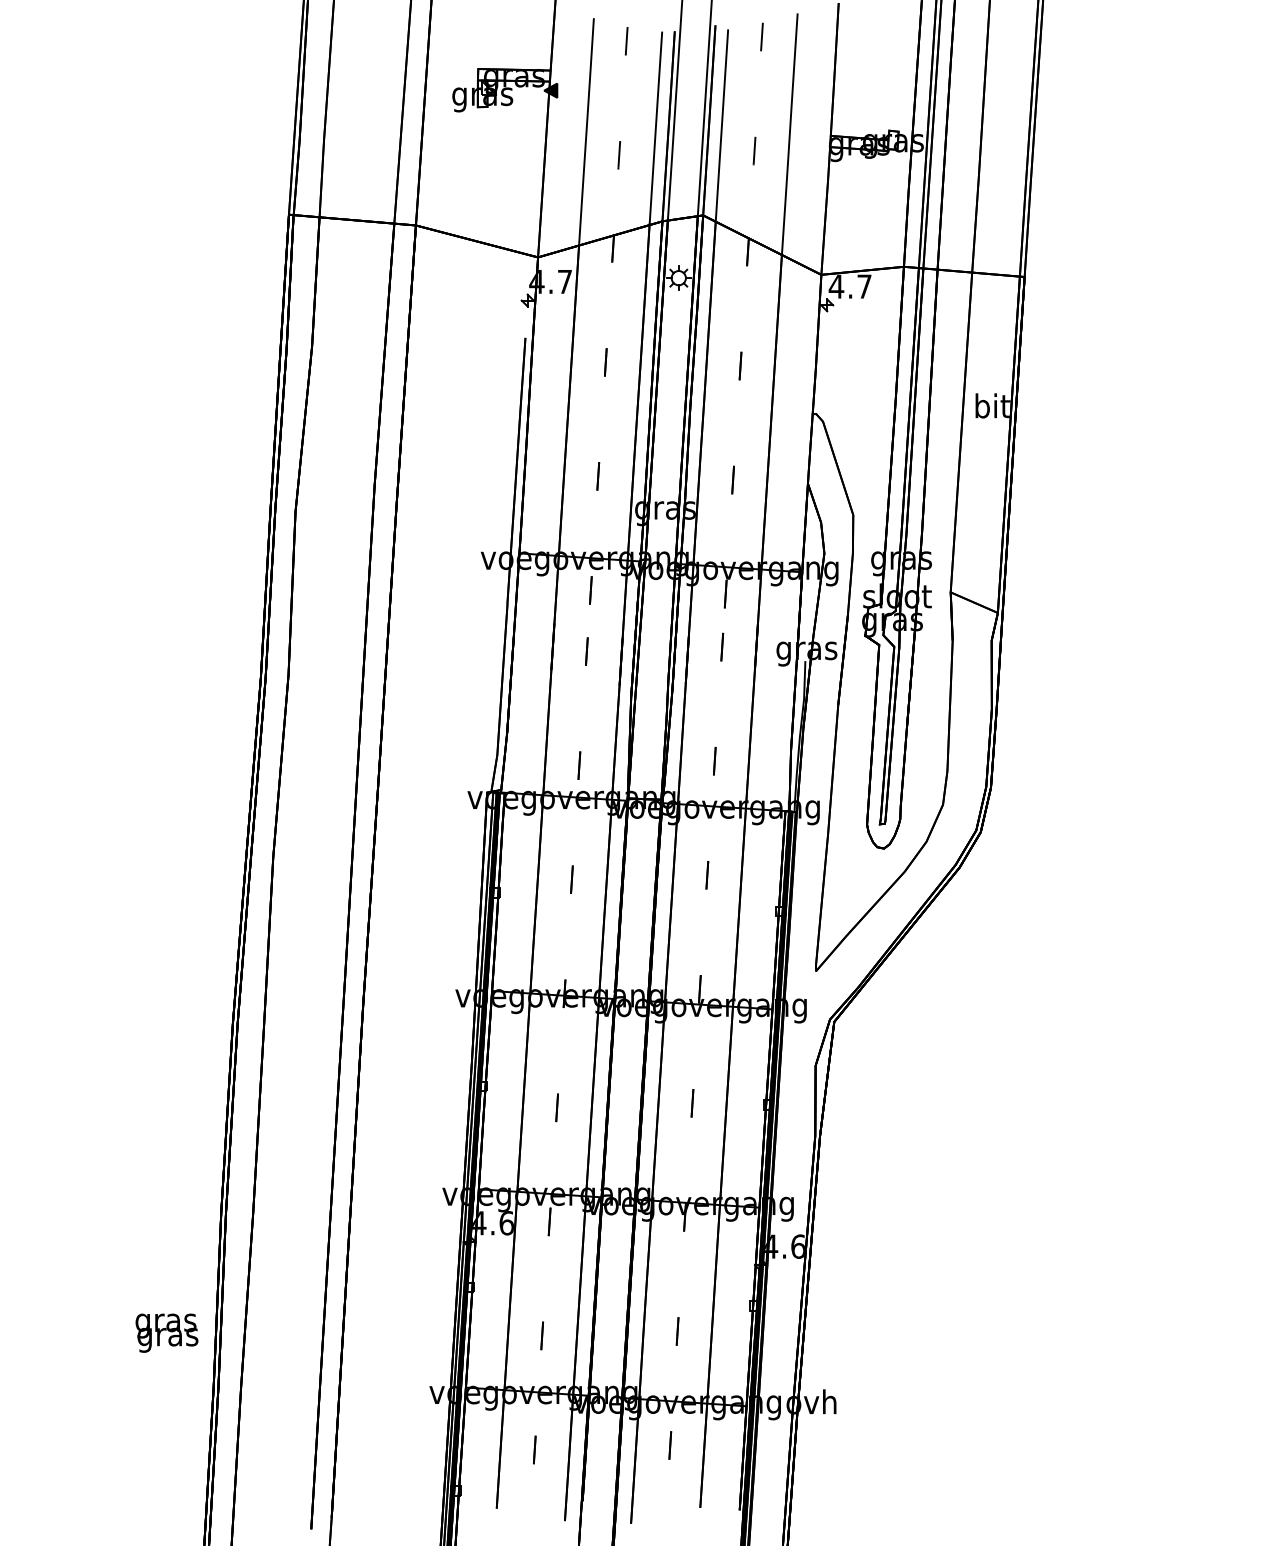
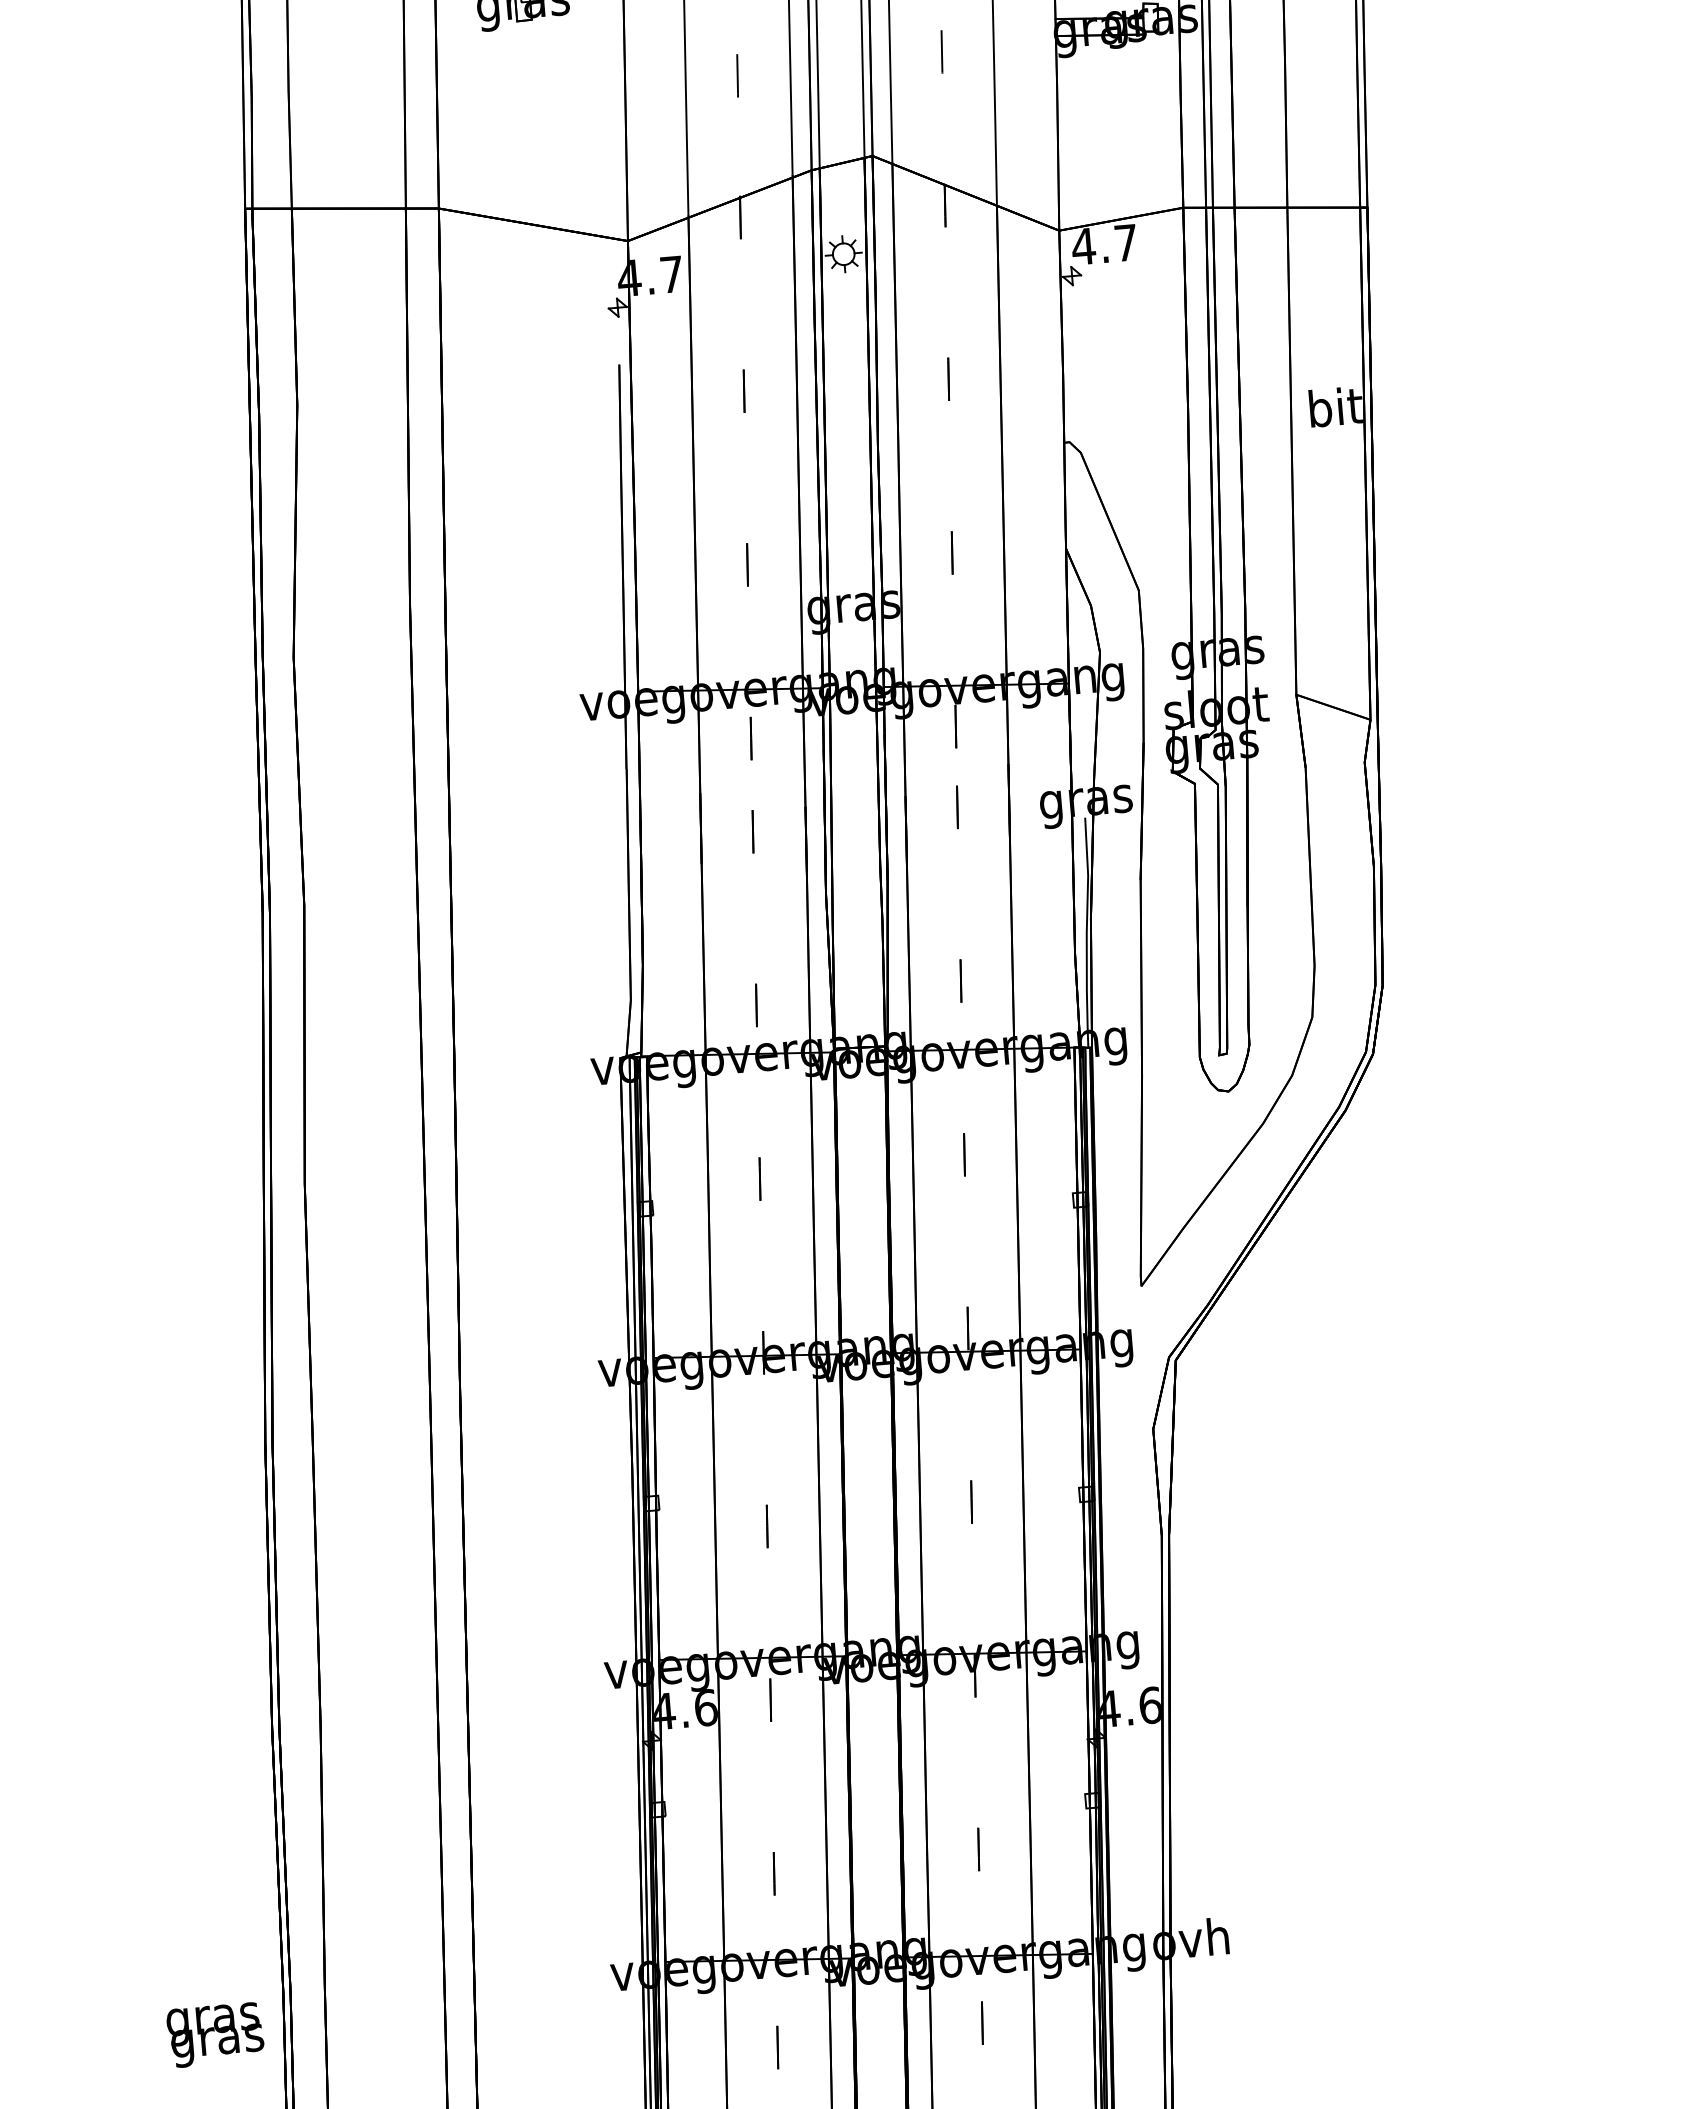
text: (166, 1332) -> (214, 2034), moved

